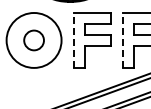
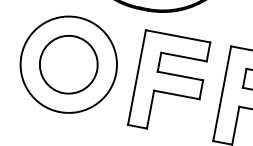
circle: (33, 39) -> (68, 62), size x1.67
line: (73, 39) -> (137, 75), dashed -> solid
line: (123, 39) -> (223, 92), dashed -> solid

